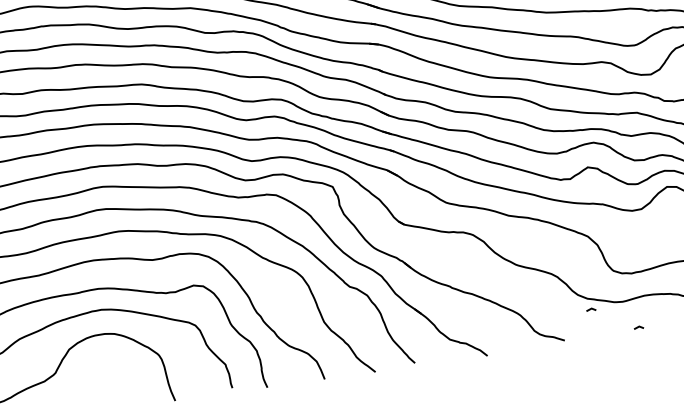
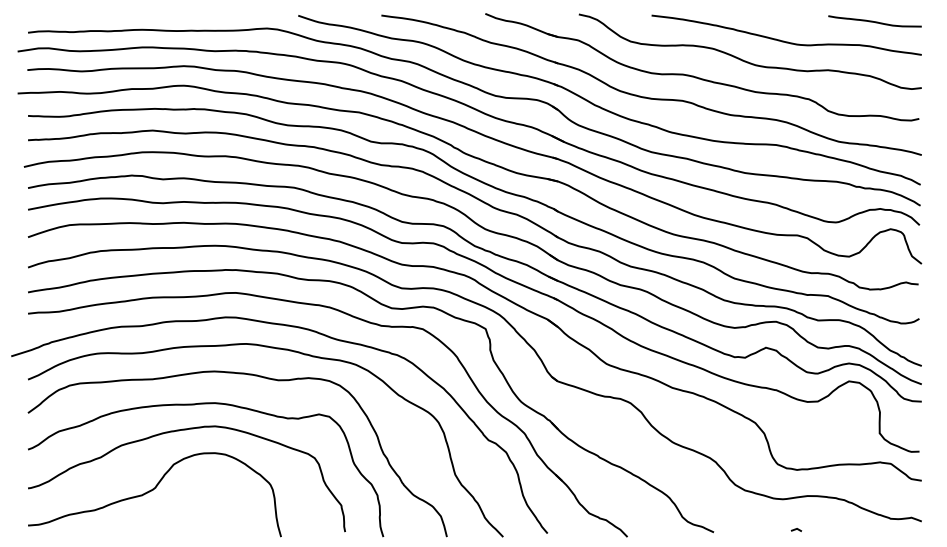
line: (591, 309) -> (747, 502), removed

